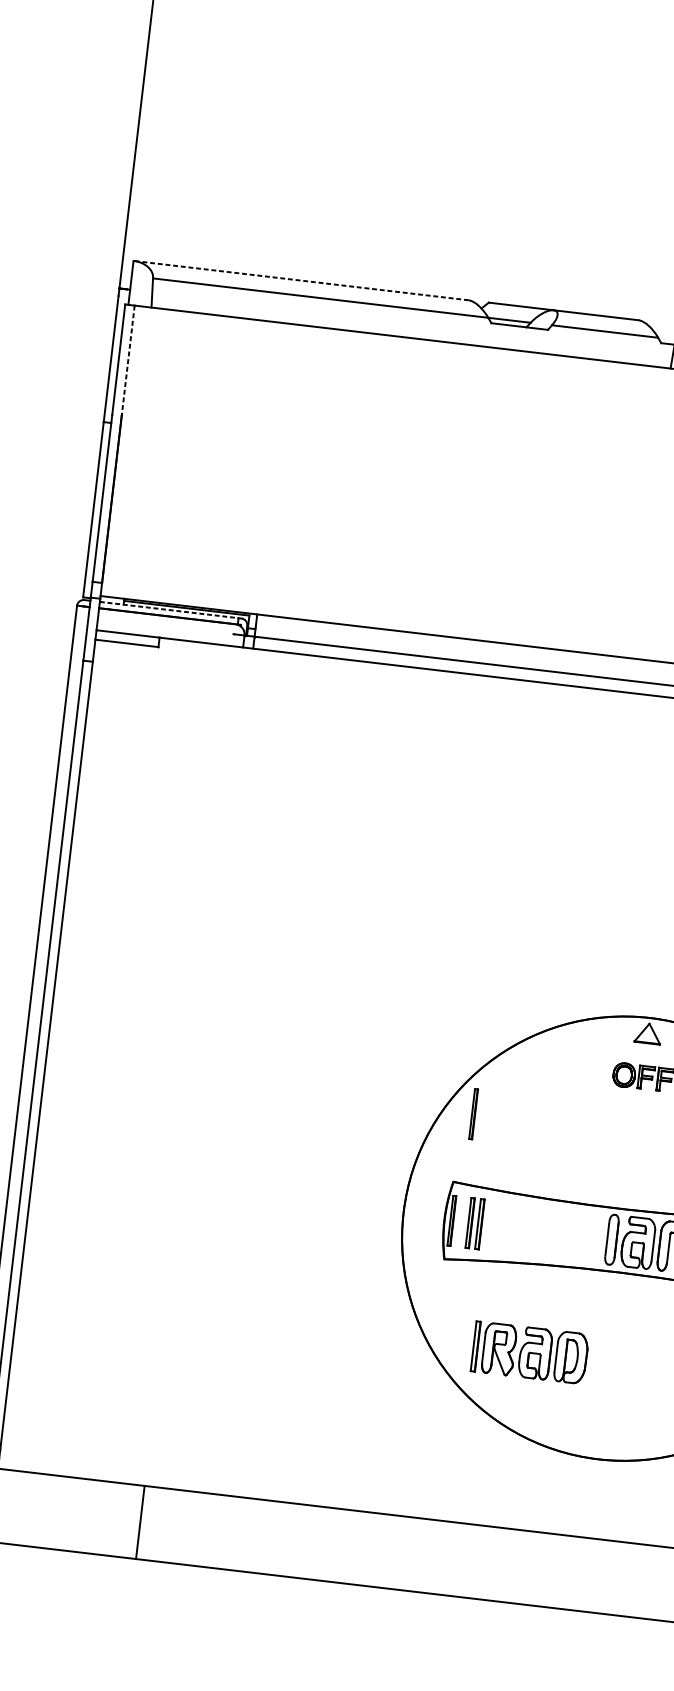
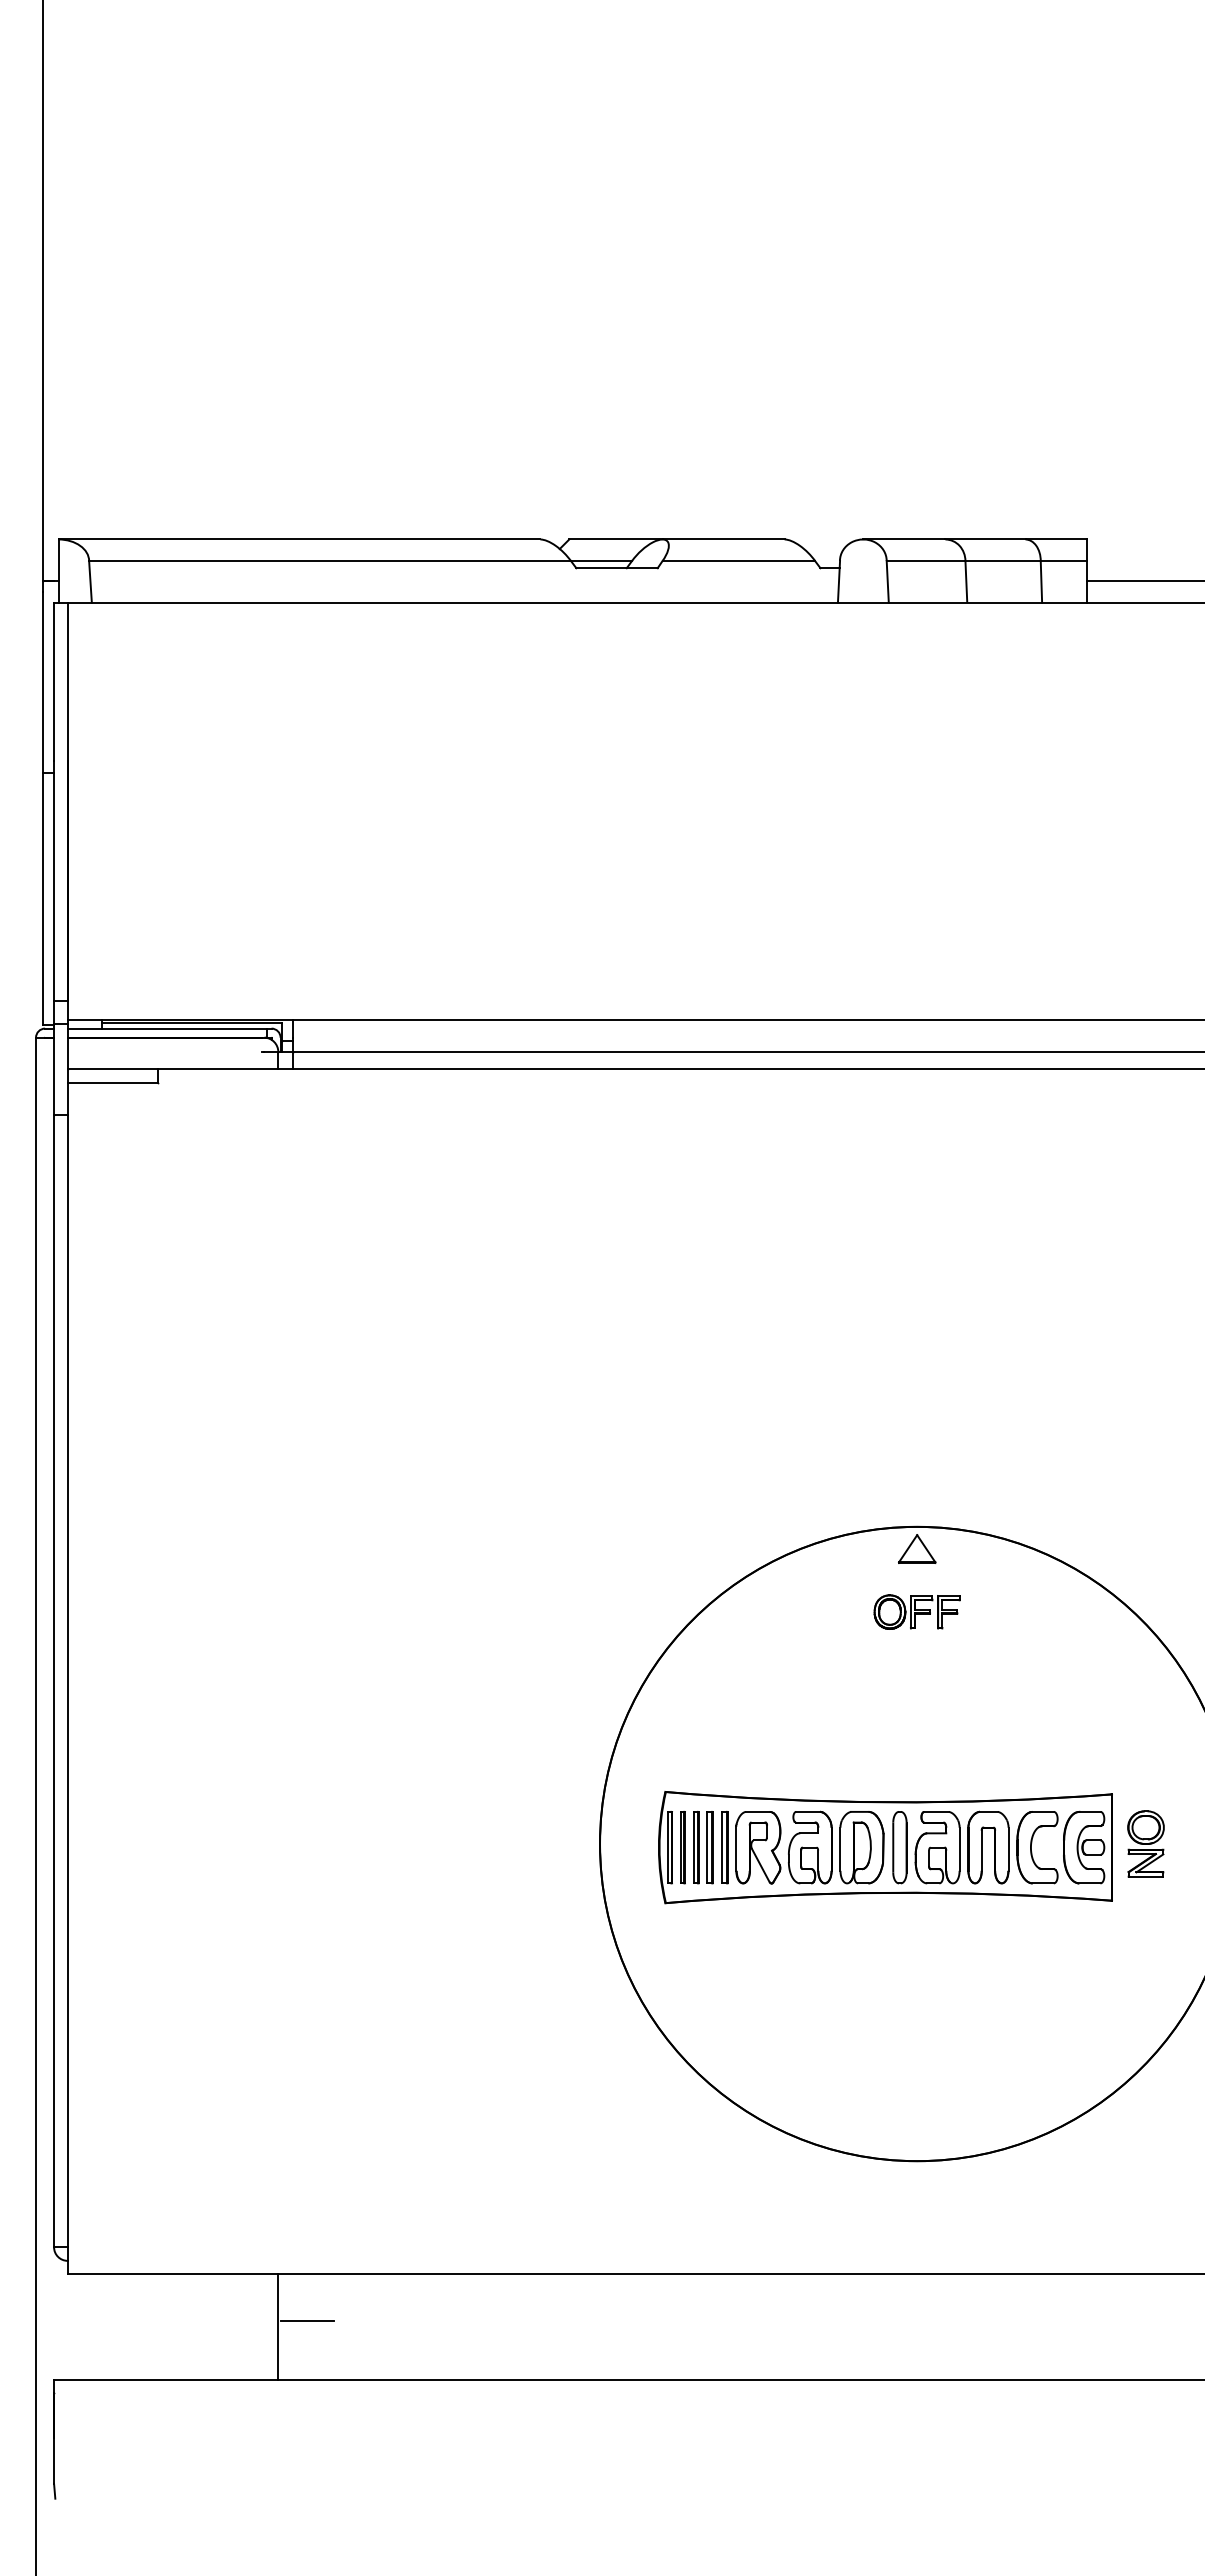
line: (301, 280) -> (299, 539), dashed -> solid
line: (128, 361) -> (67, 682), dashed -> solid
line: (169, 610) -> (167, 1028), dashed -> solid
part: (473, 1114) -> (682, 1847), moved
part: (529, 1352) -> (802, 1847), moved
line: (160, 1520) -> (306, 2321), added

